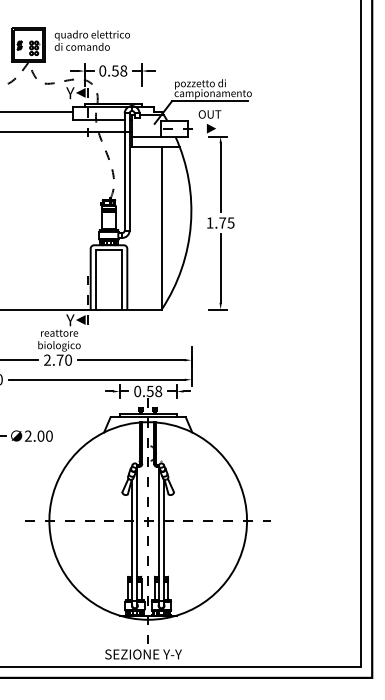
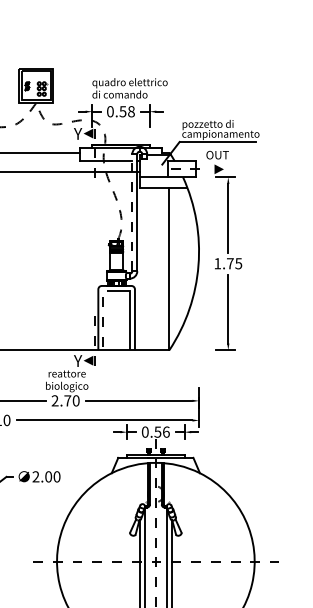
text: (91, 40) -> (129, 88), moved
line: (124, 172) -> (132, 213), solid -> dashed
line: (95, 272) -> (103, 313), solid -> dashed
text: (158, 390) -> (166, 431), 0.58 -> 0.56

